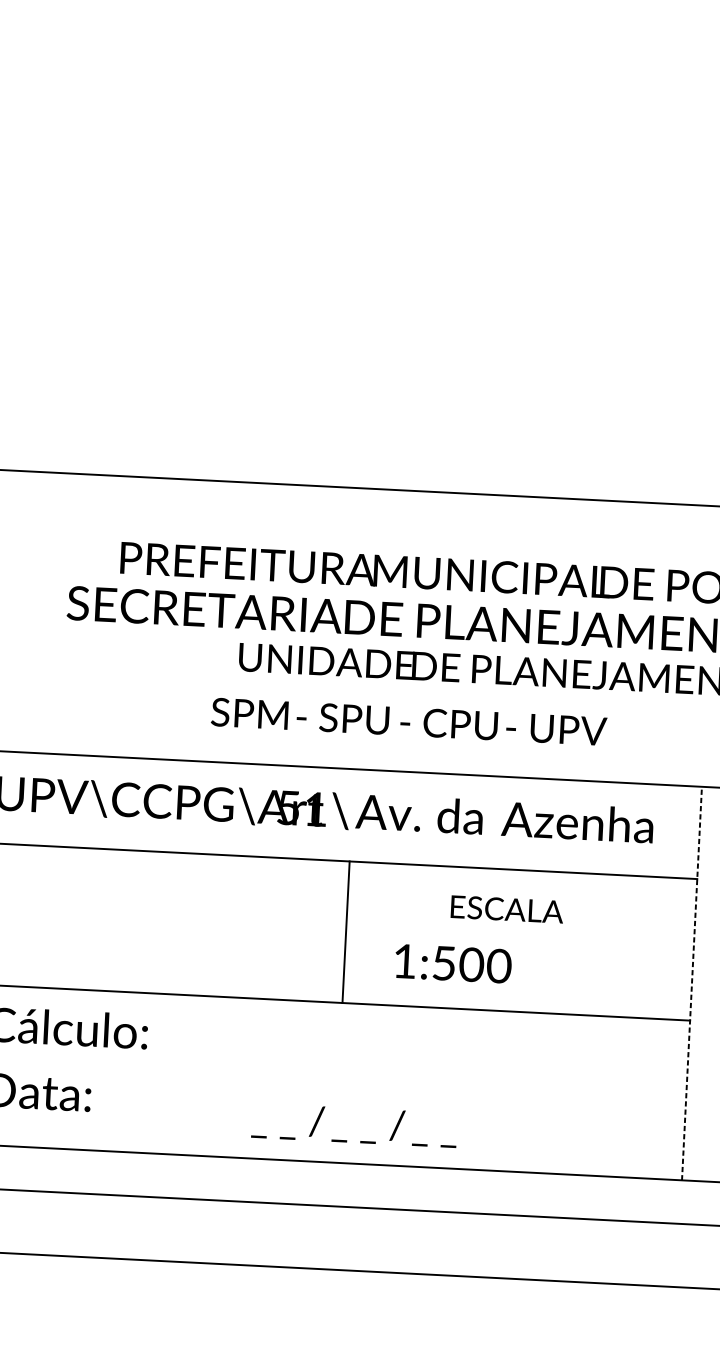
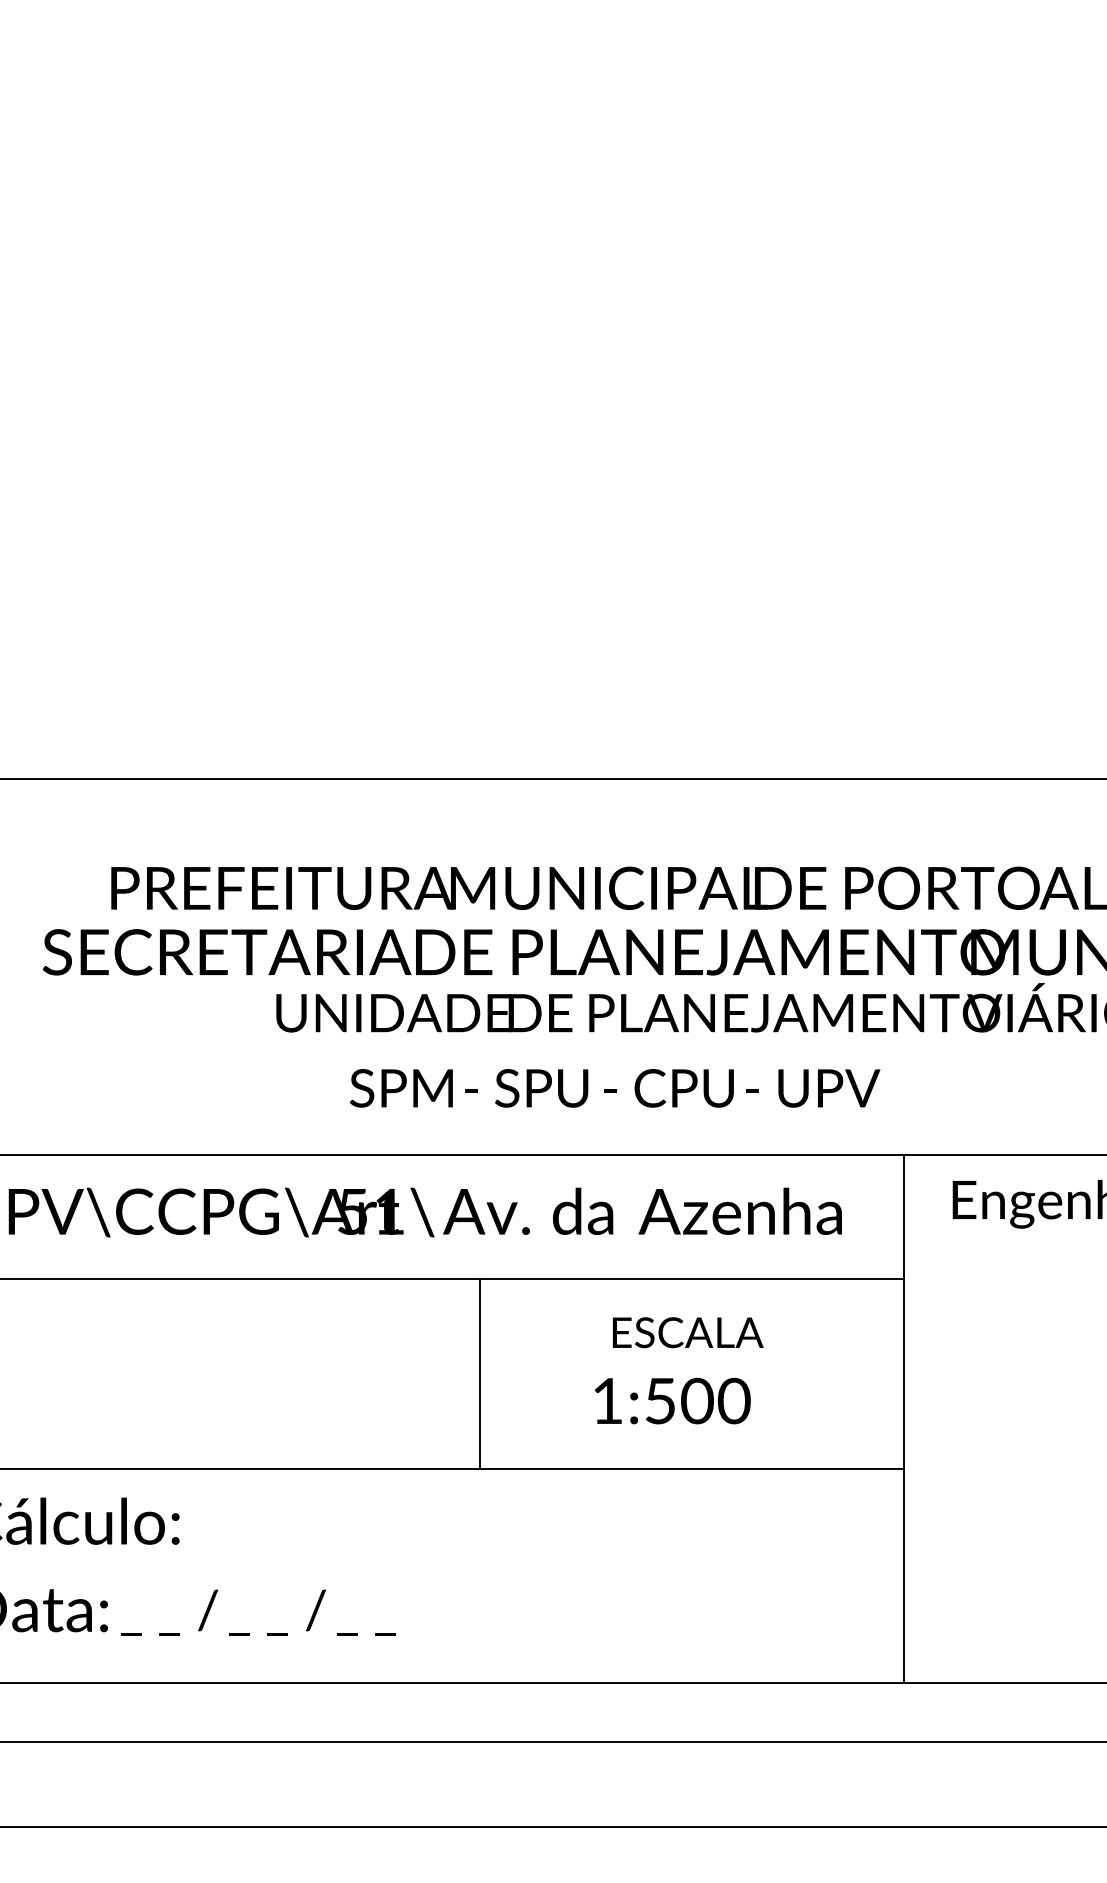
text: (409, 721) -> (615, 1088), moved
text: (507, 909) -> (688, 1332), moved
line: (346, 932) -> (480, 1374), moved
text: (453, 963) -> (672, 1400), moved
line: (692, 983) -> (904, 1419), dashed -> solid
text: (354, 1125) -> (258, 1612), moved

